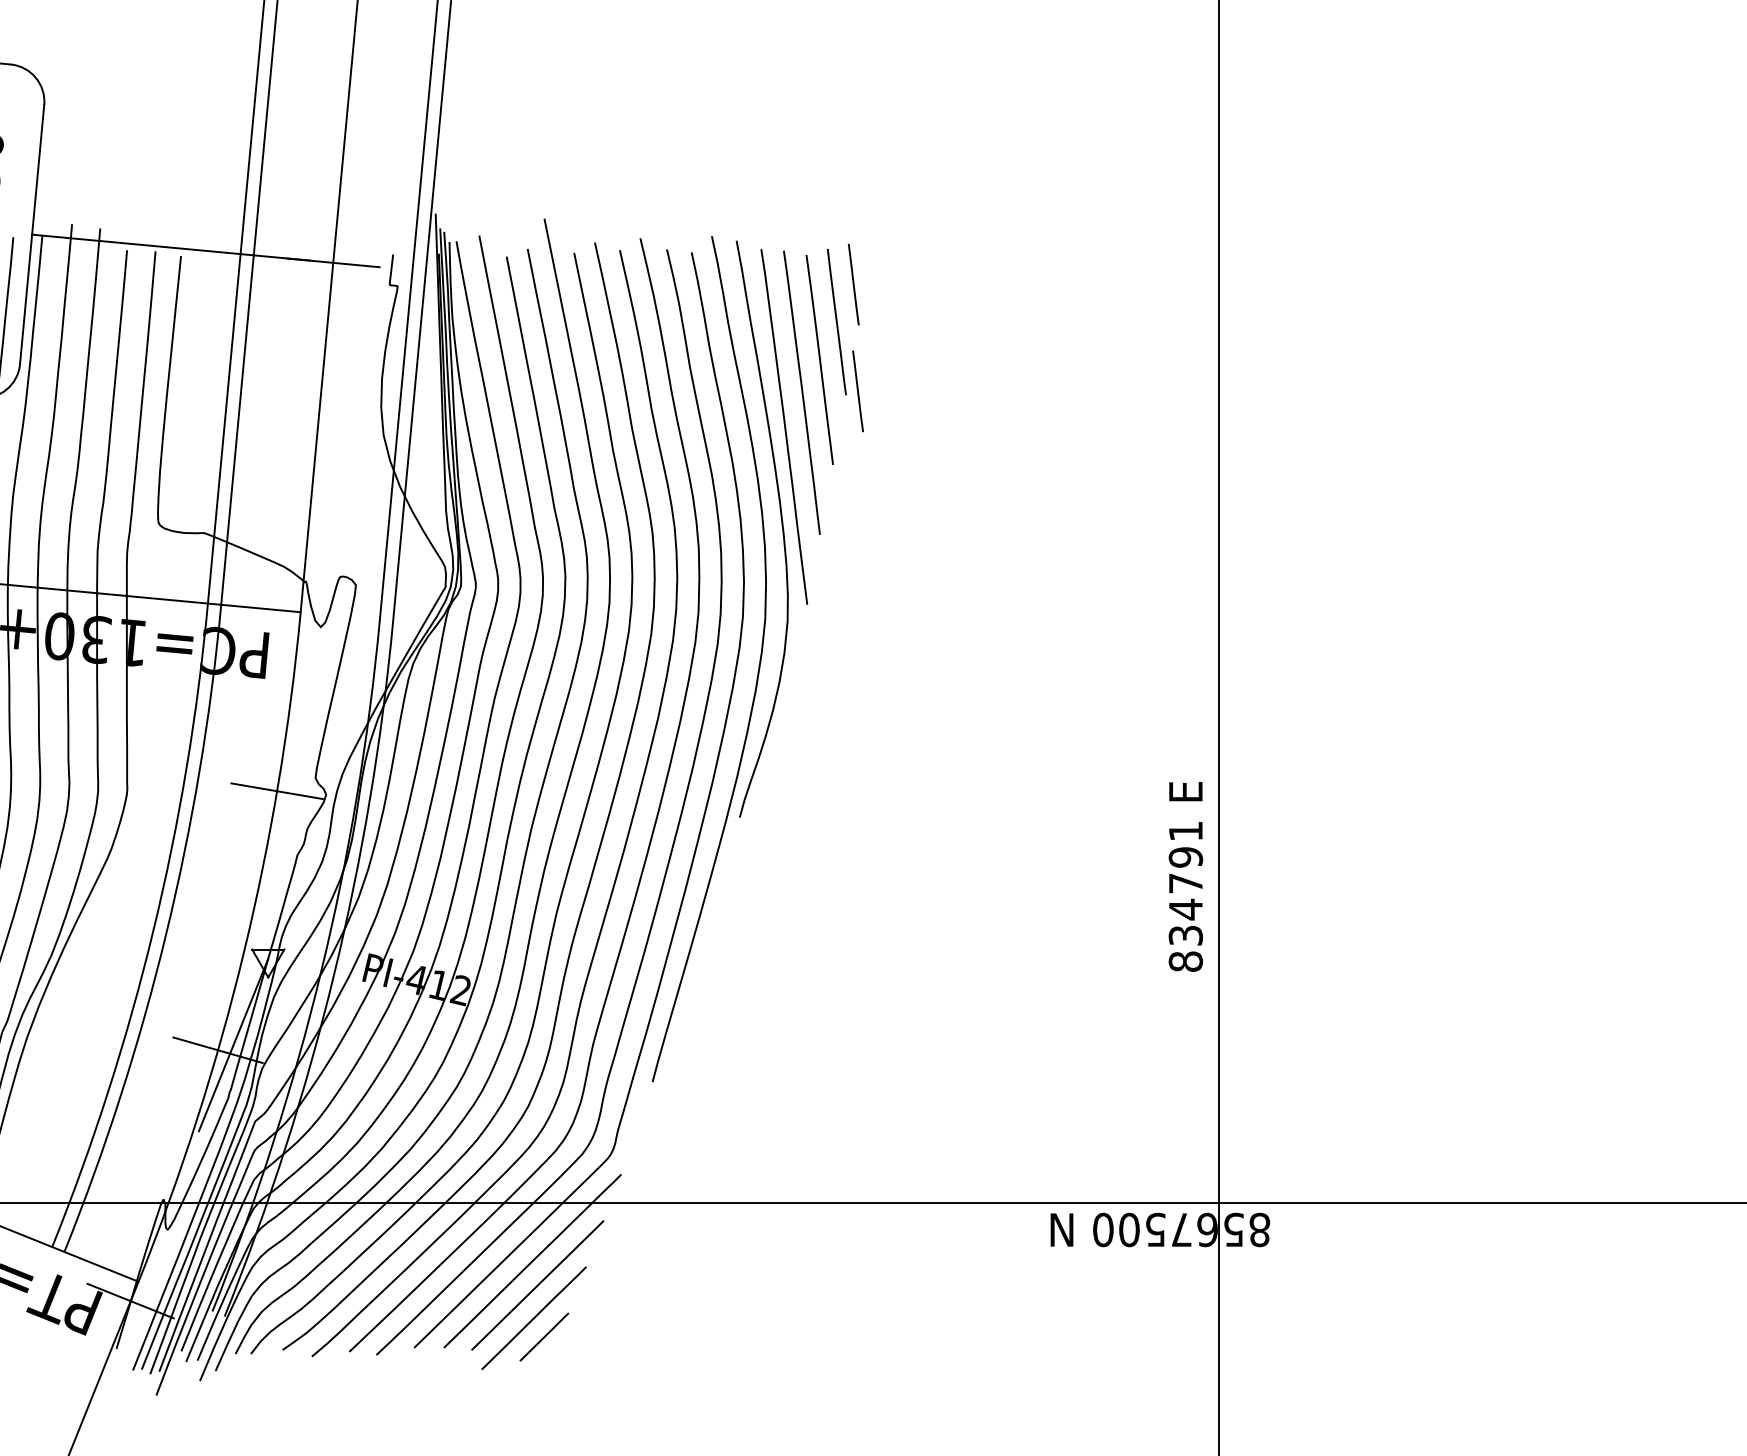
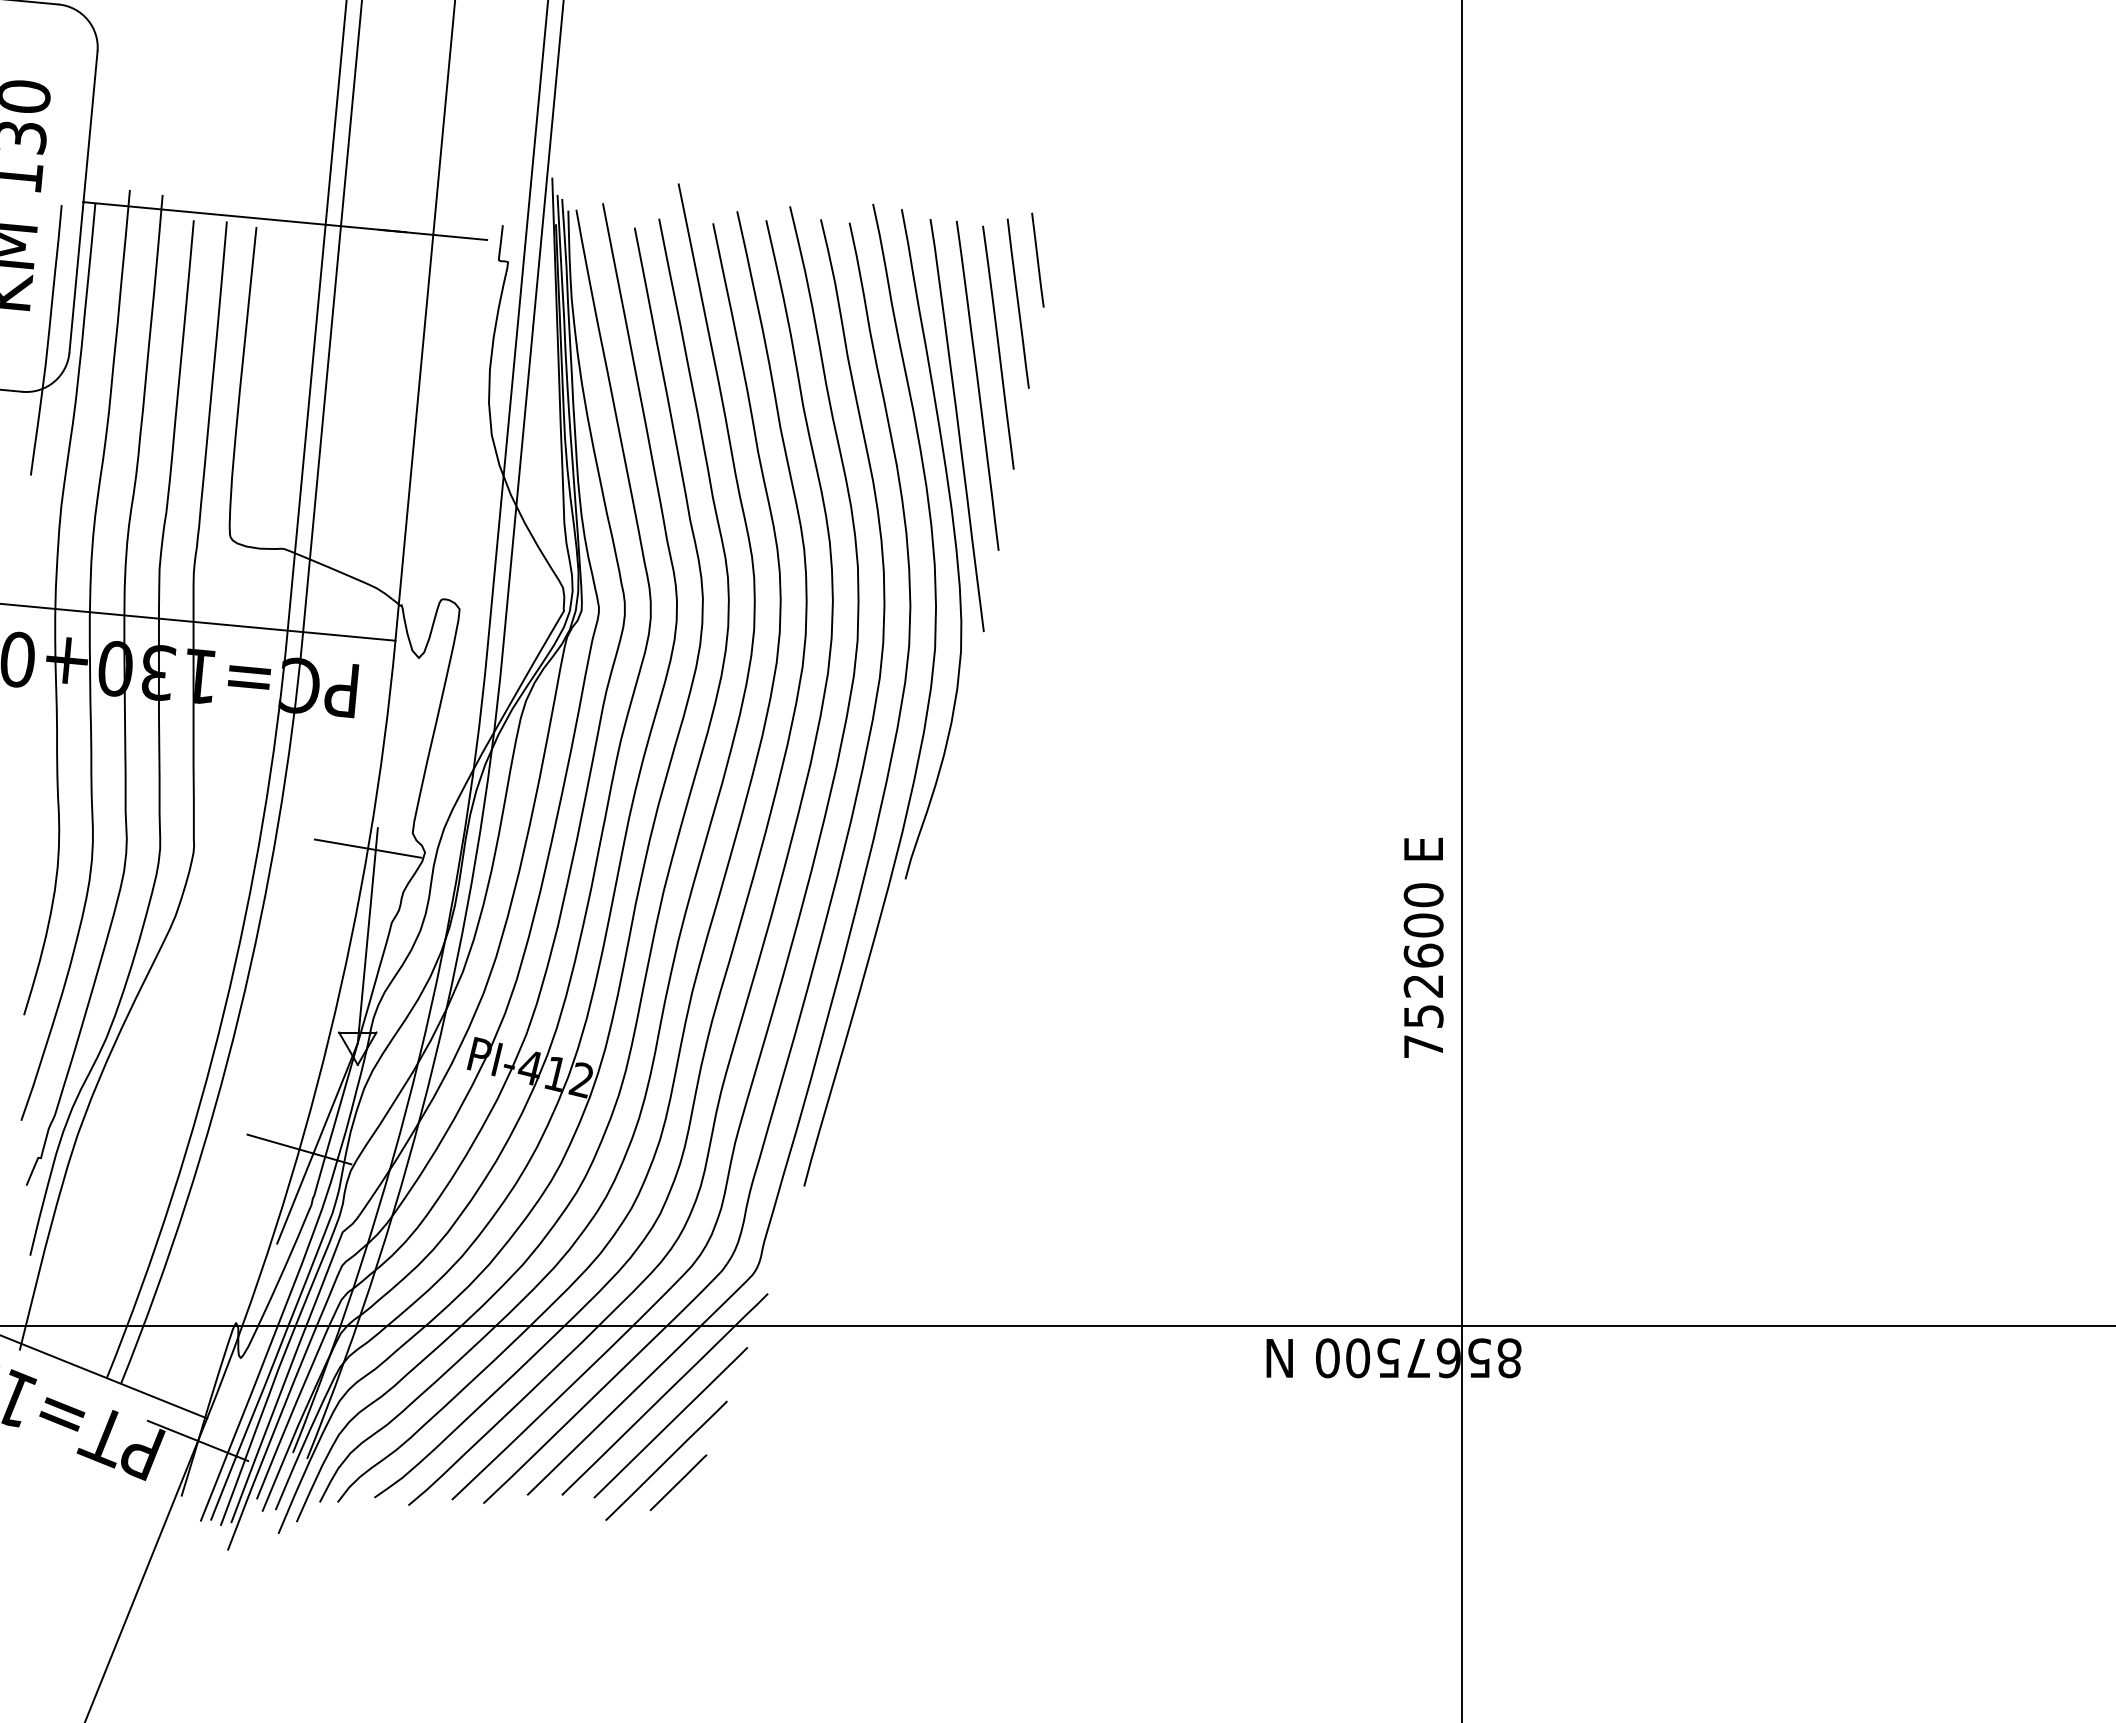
line: (857, 390) -> (1042, 383), removed
line: (276, 866) -> (367, 935), added
text: (1185, 896) -> (1423, 970), 834791 -> 752600

